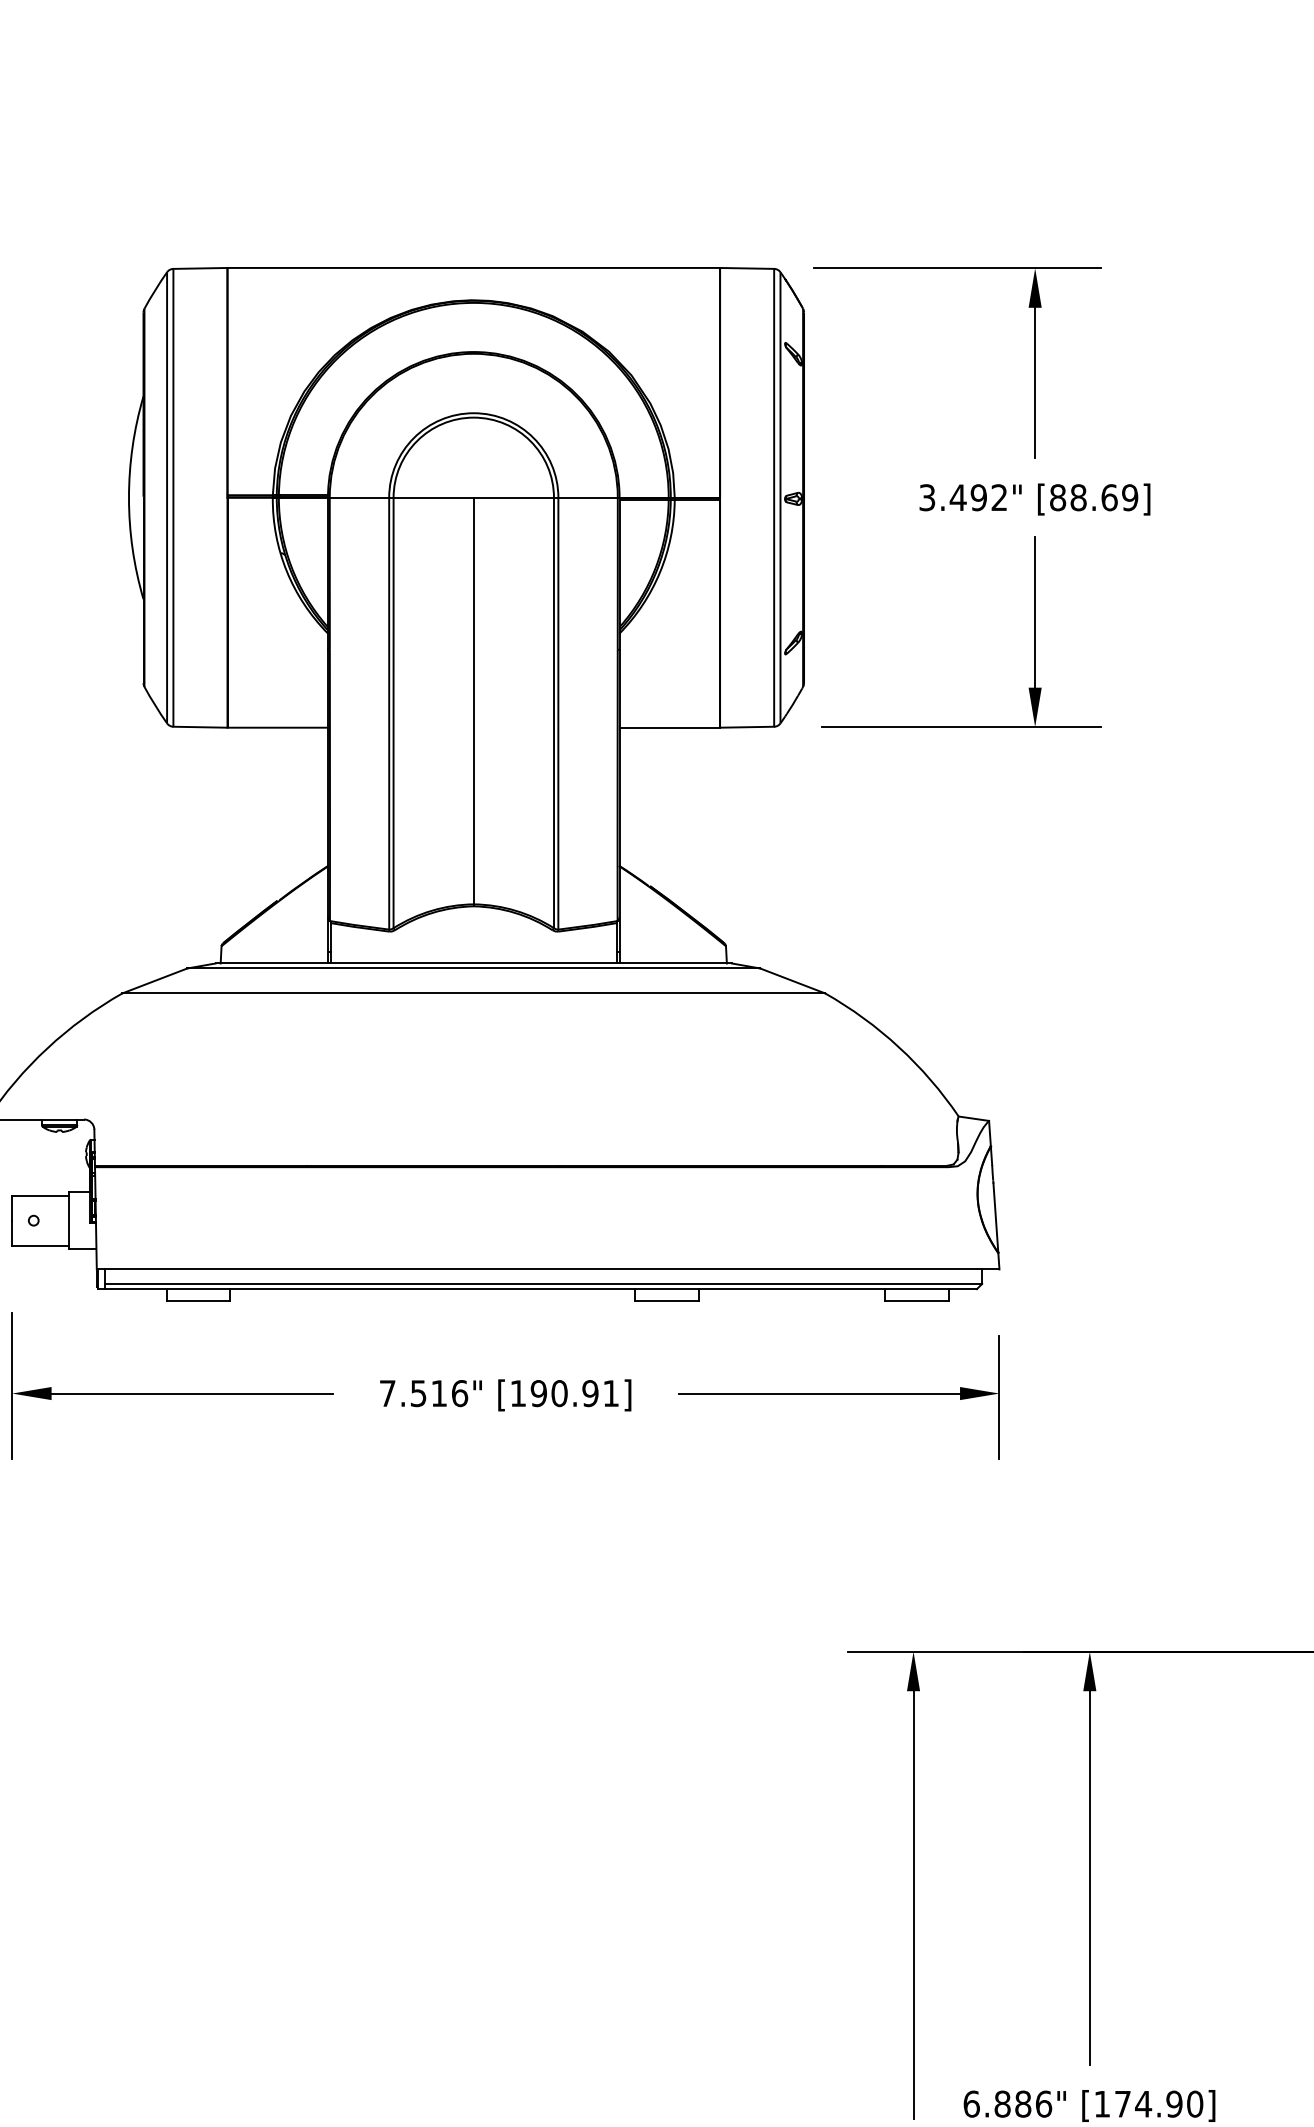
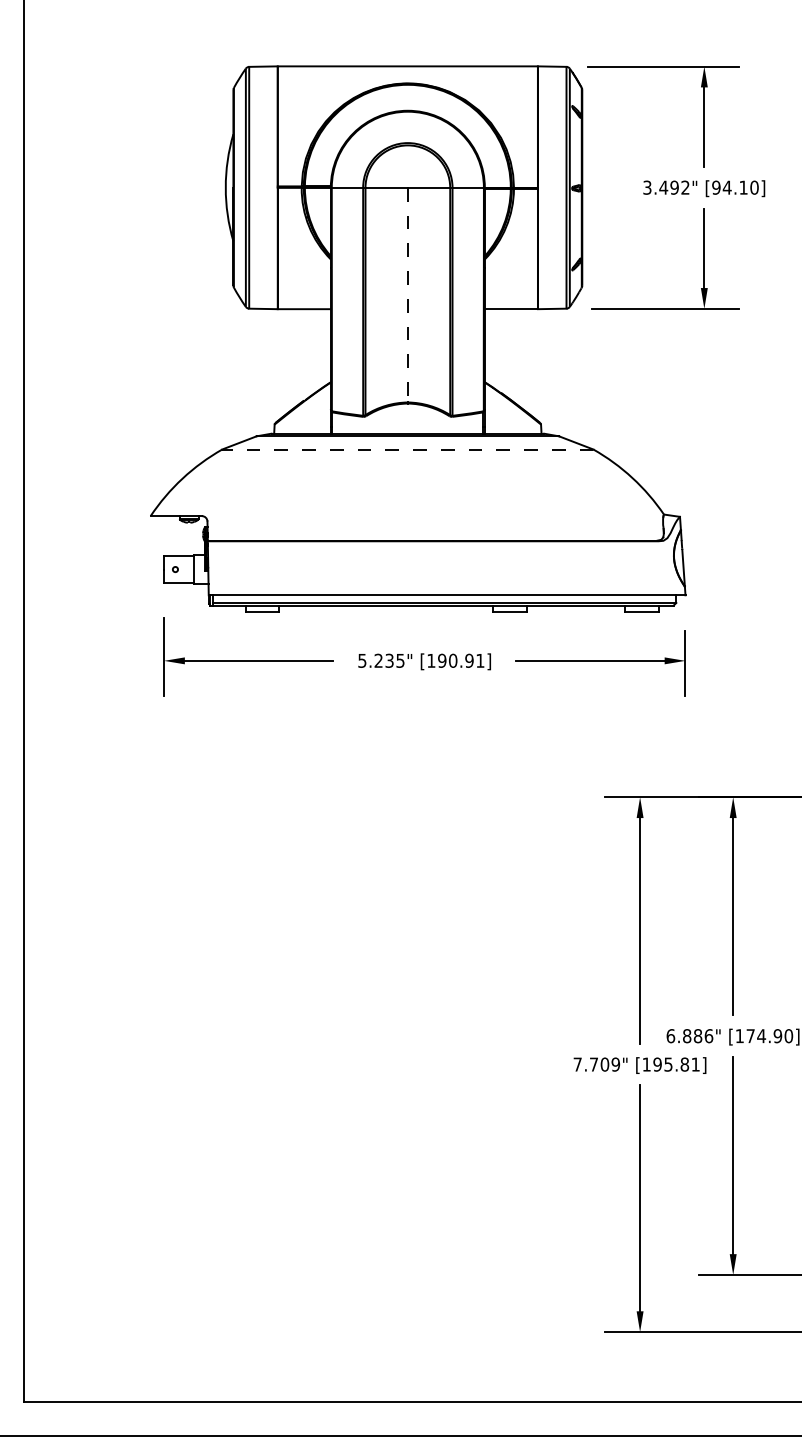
text: (1094, 497) -> (735, 187), [88.69] -> [94.10]
line: (473, 701) -> (407, 295), solid -> dashed
line: (473, 993) -> (407, 449), solid -> dashed
text: (423, 1392) -> (381, 660), 7.516" -> 5.235"

